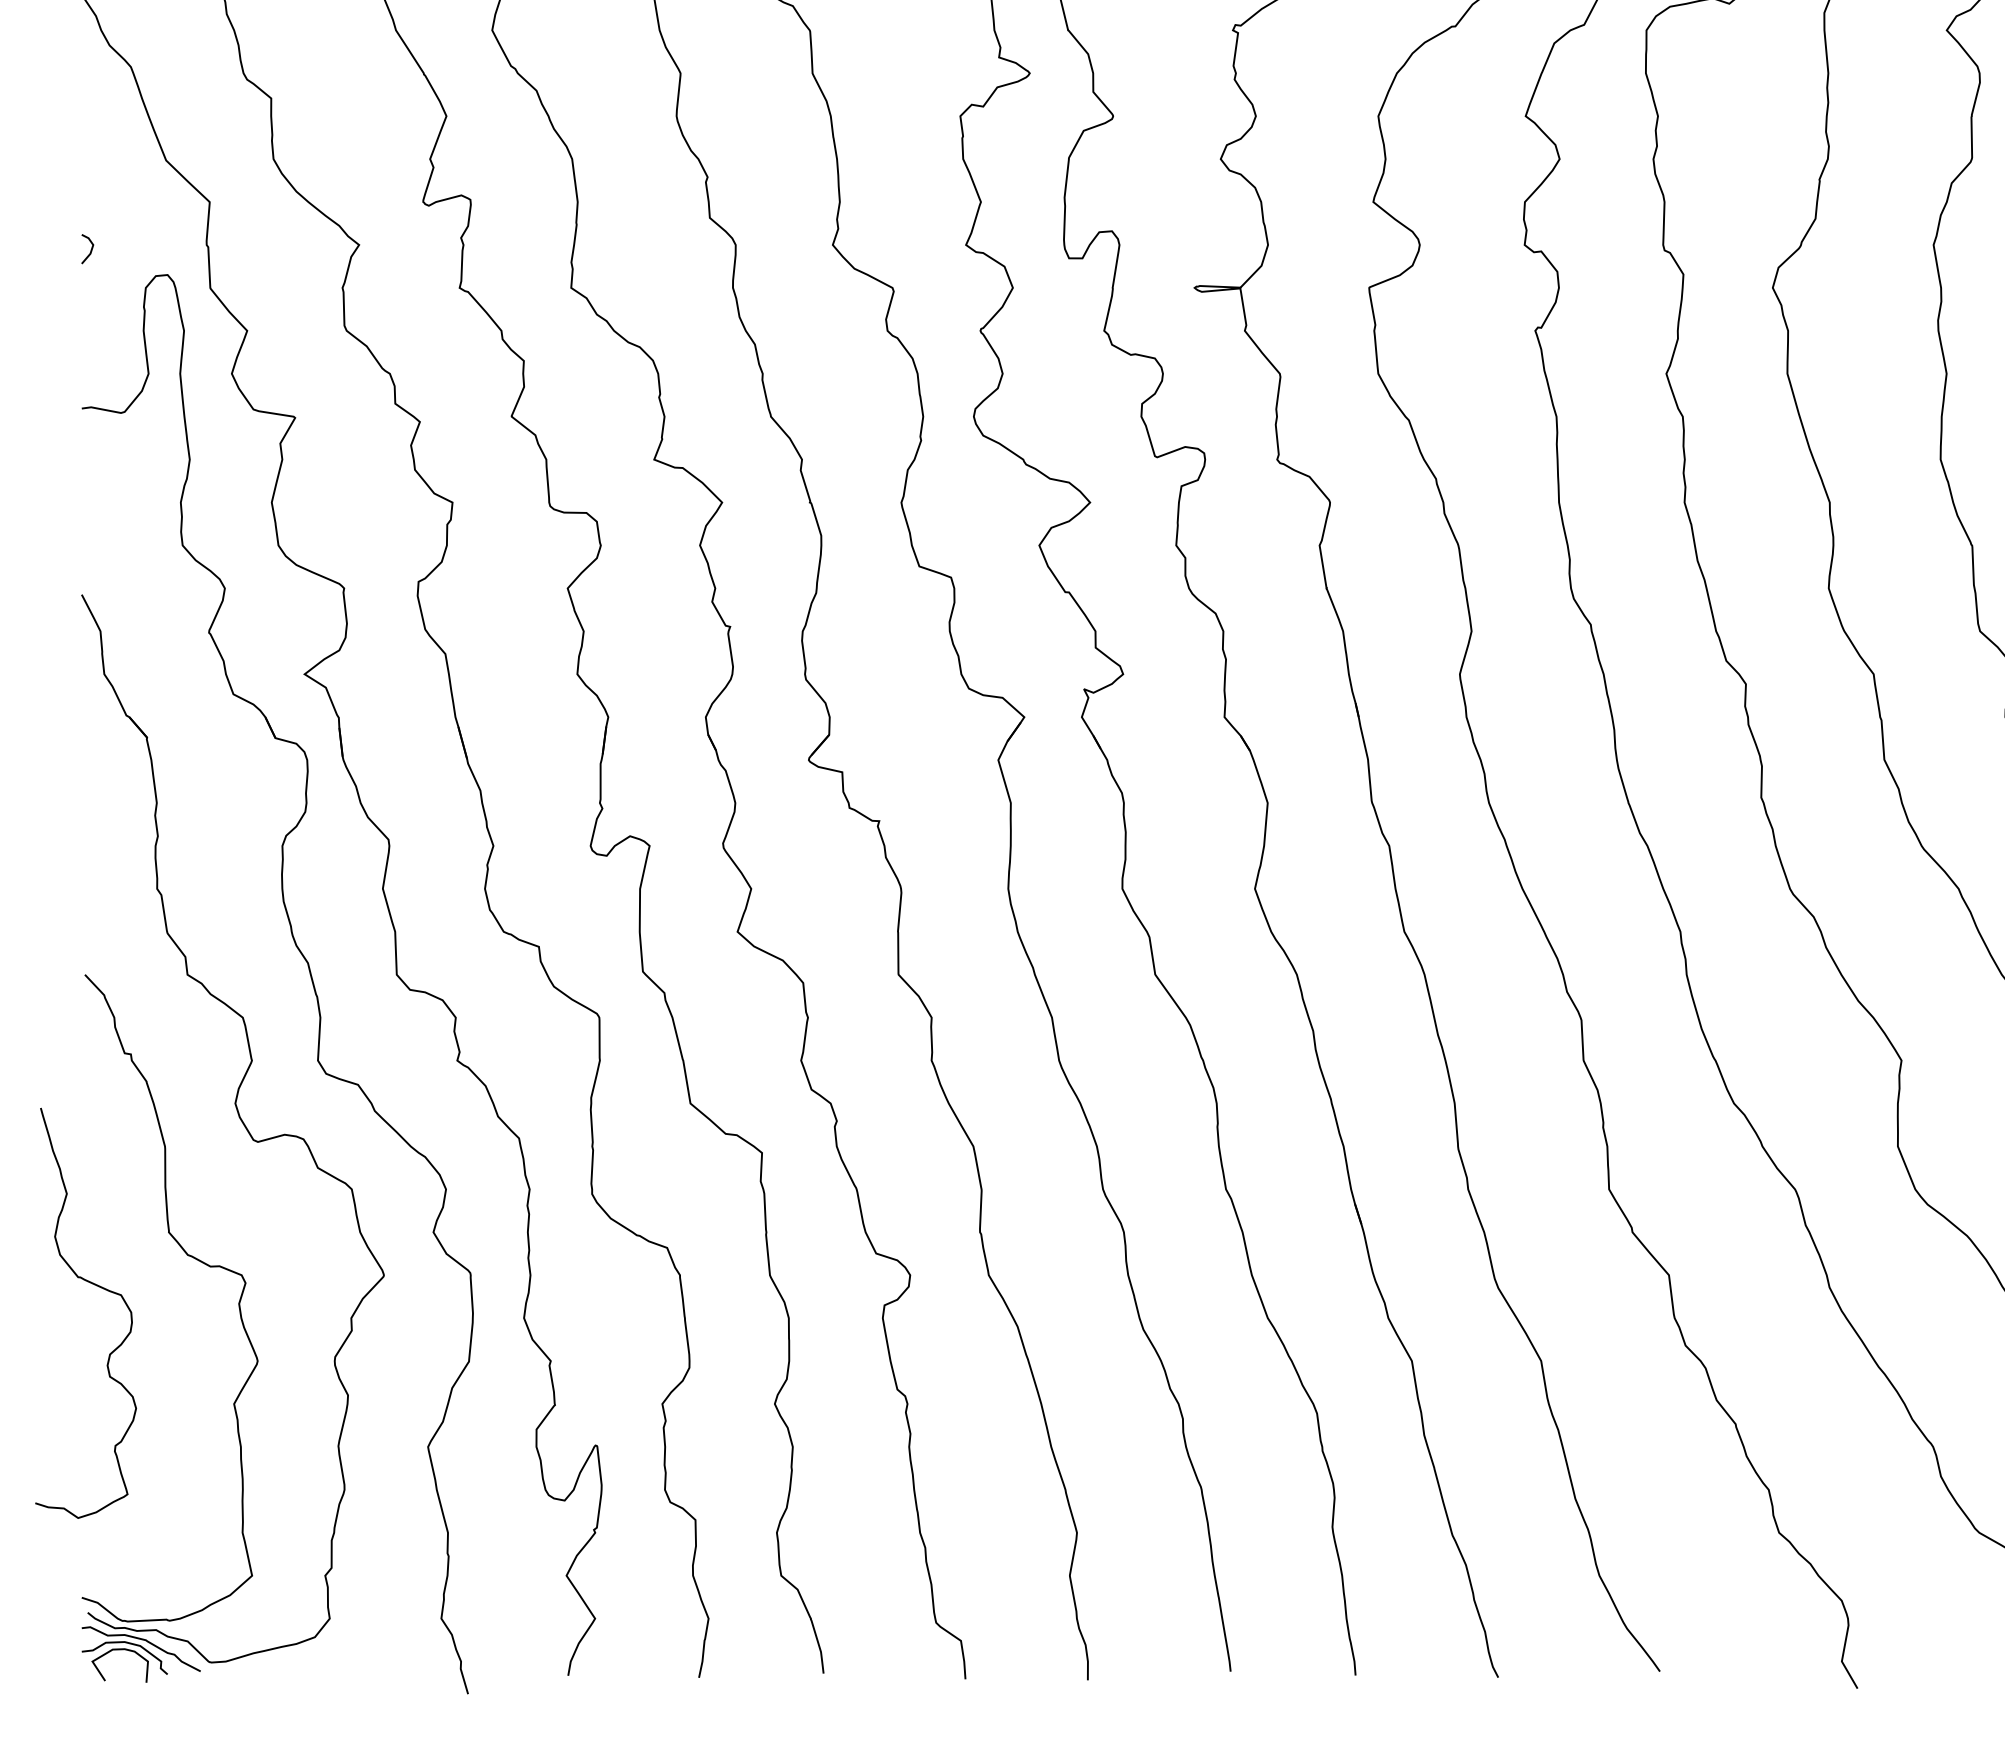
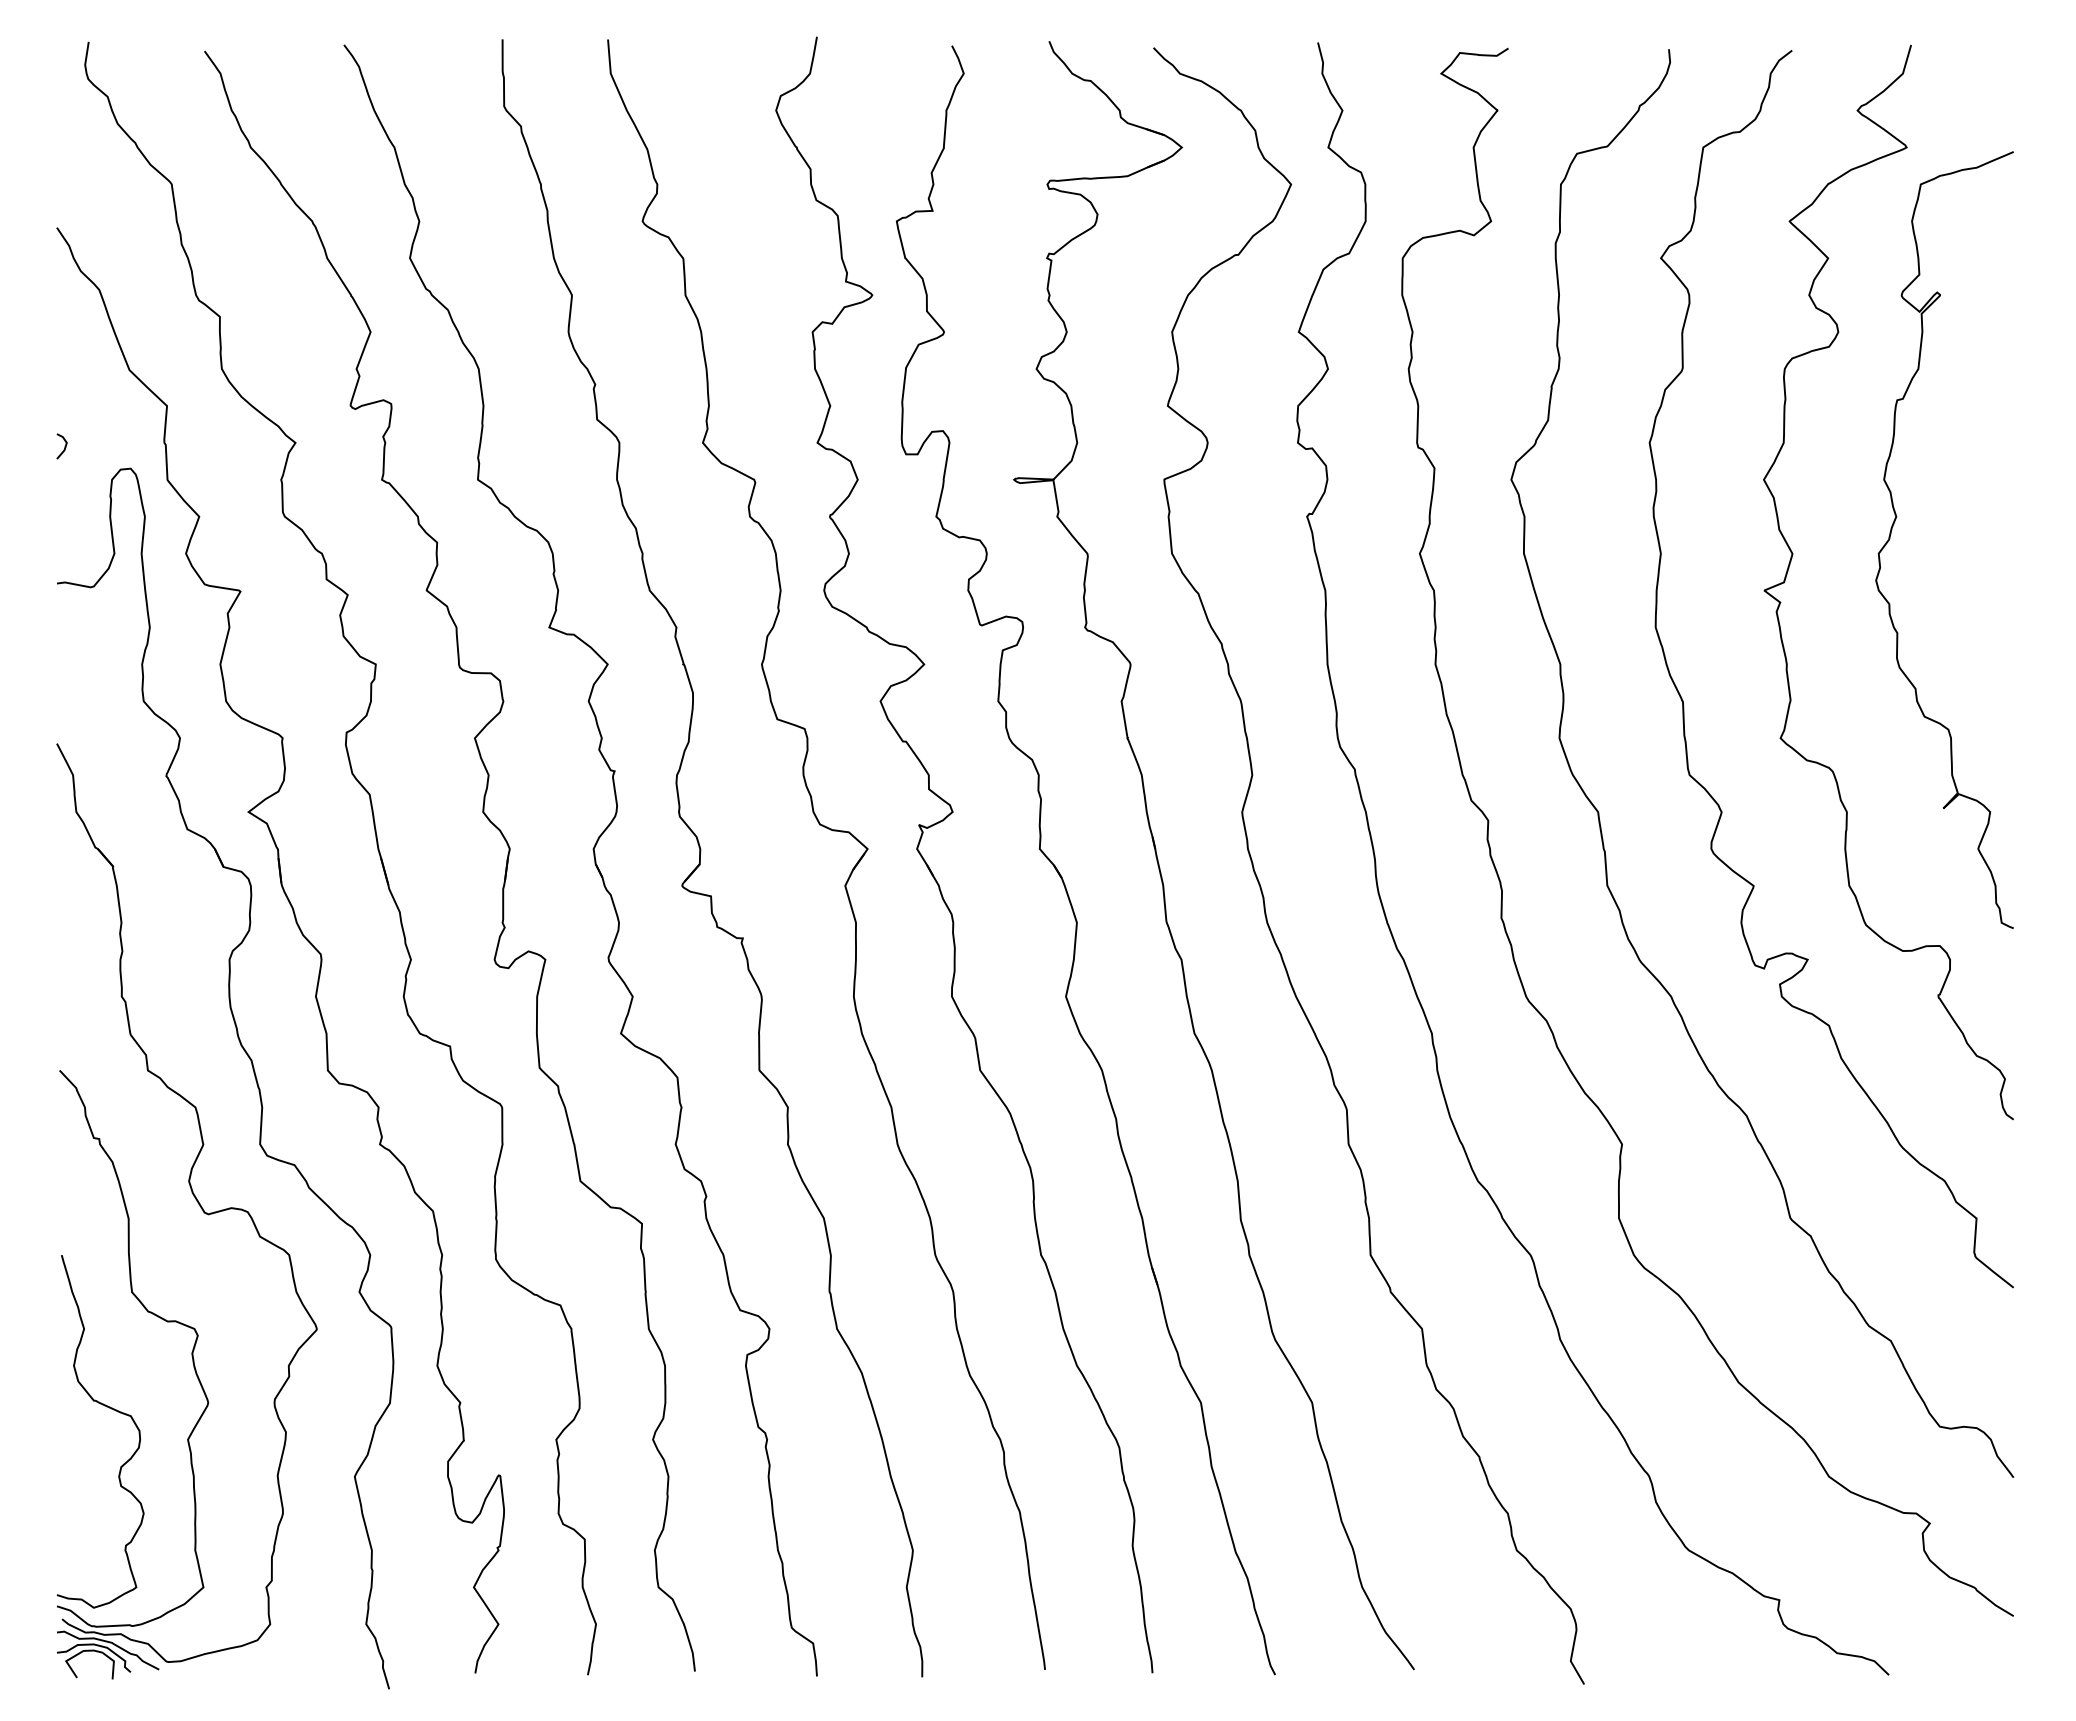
curve: (98, 1287) -> (111, 1409), moved

